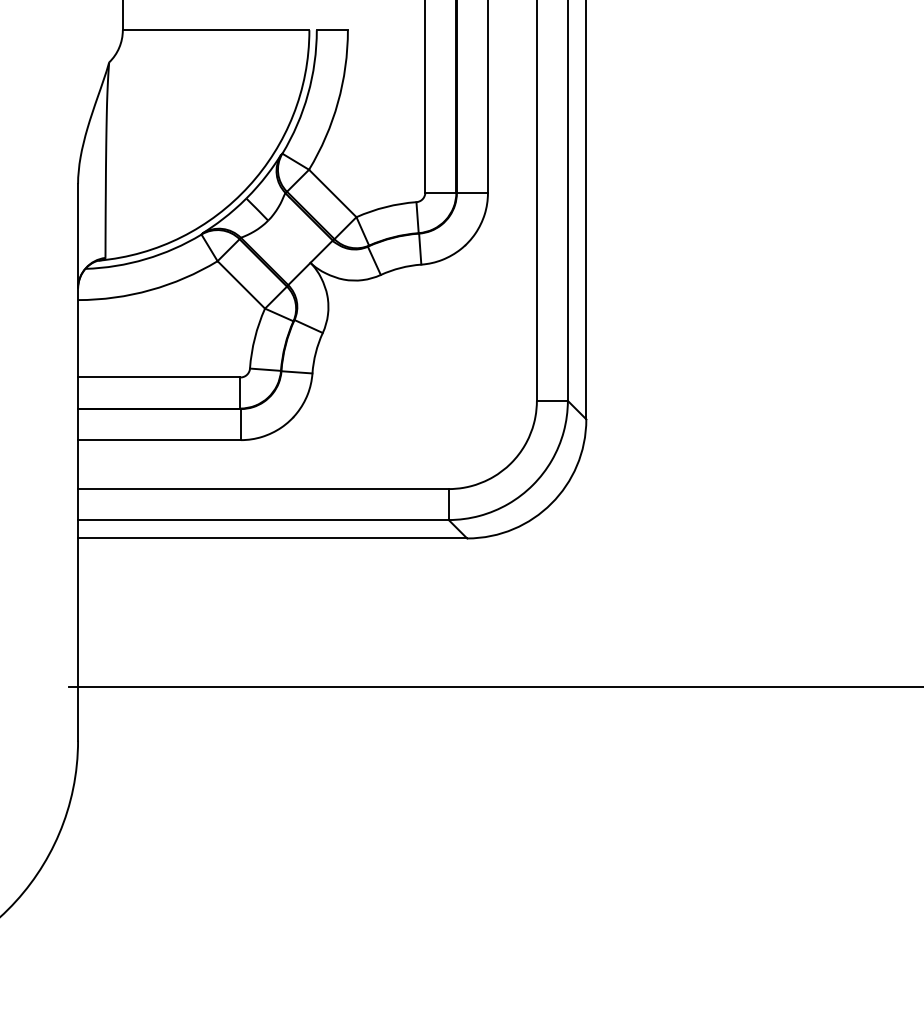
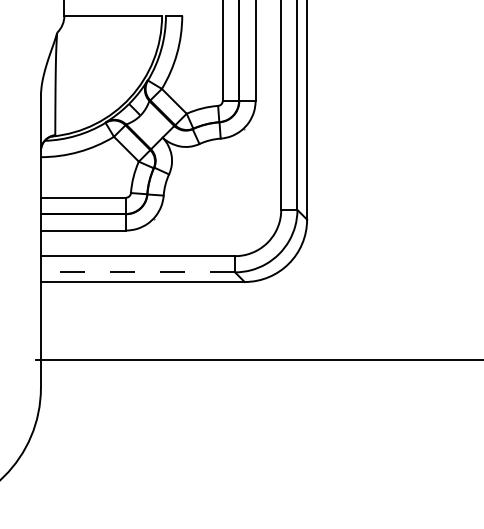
line: (262, 520) -> (137, 272), solid -> dashed

